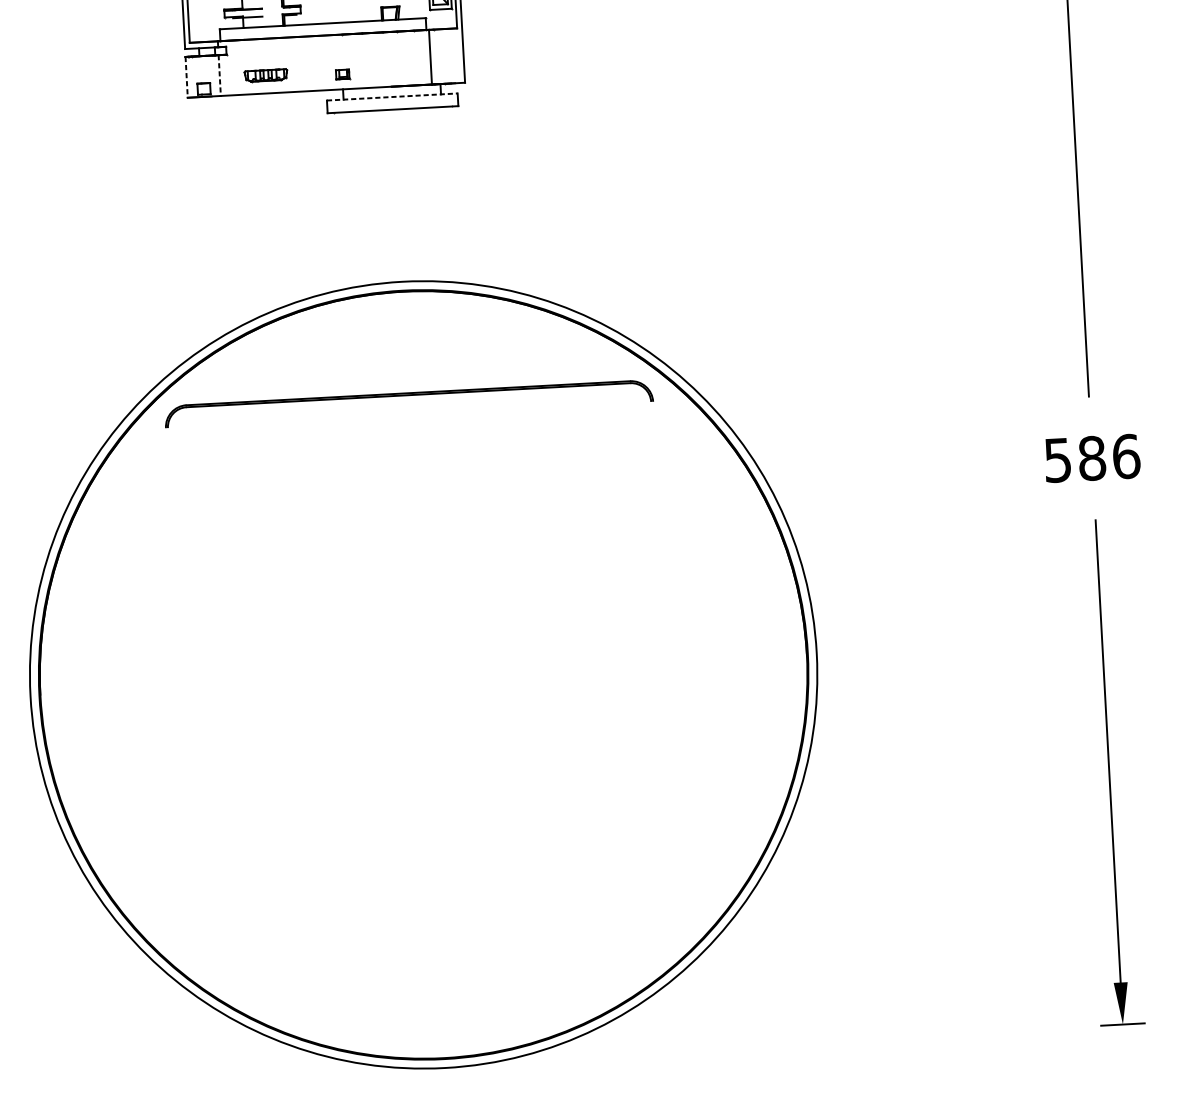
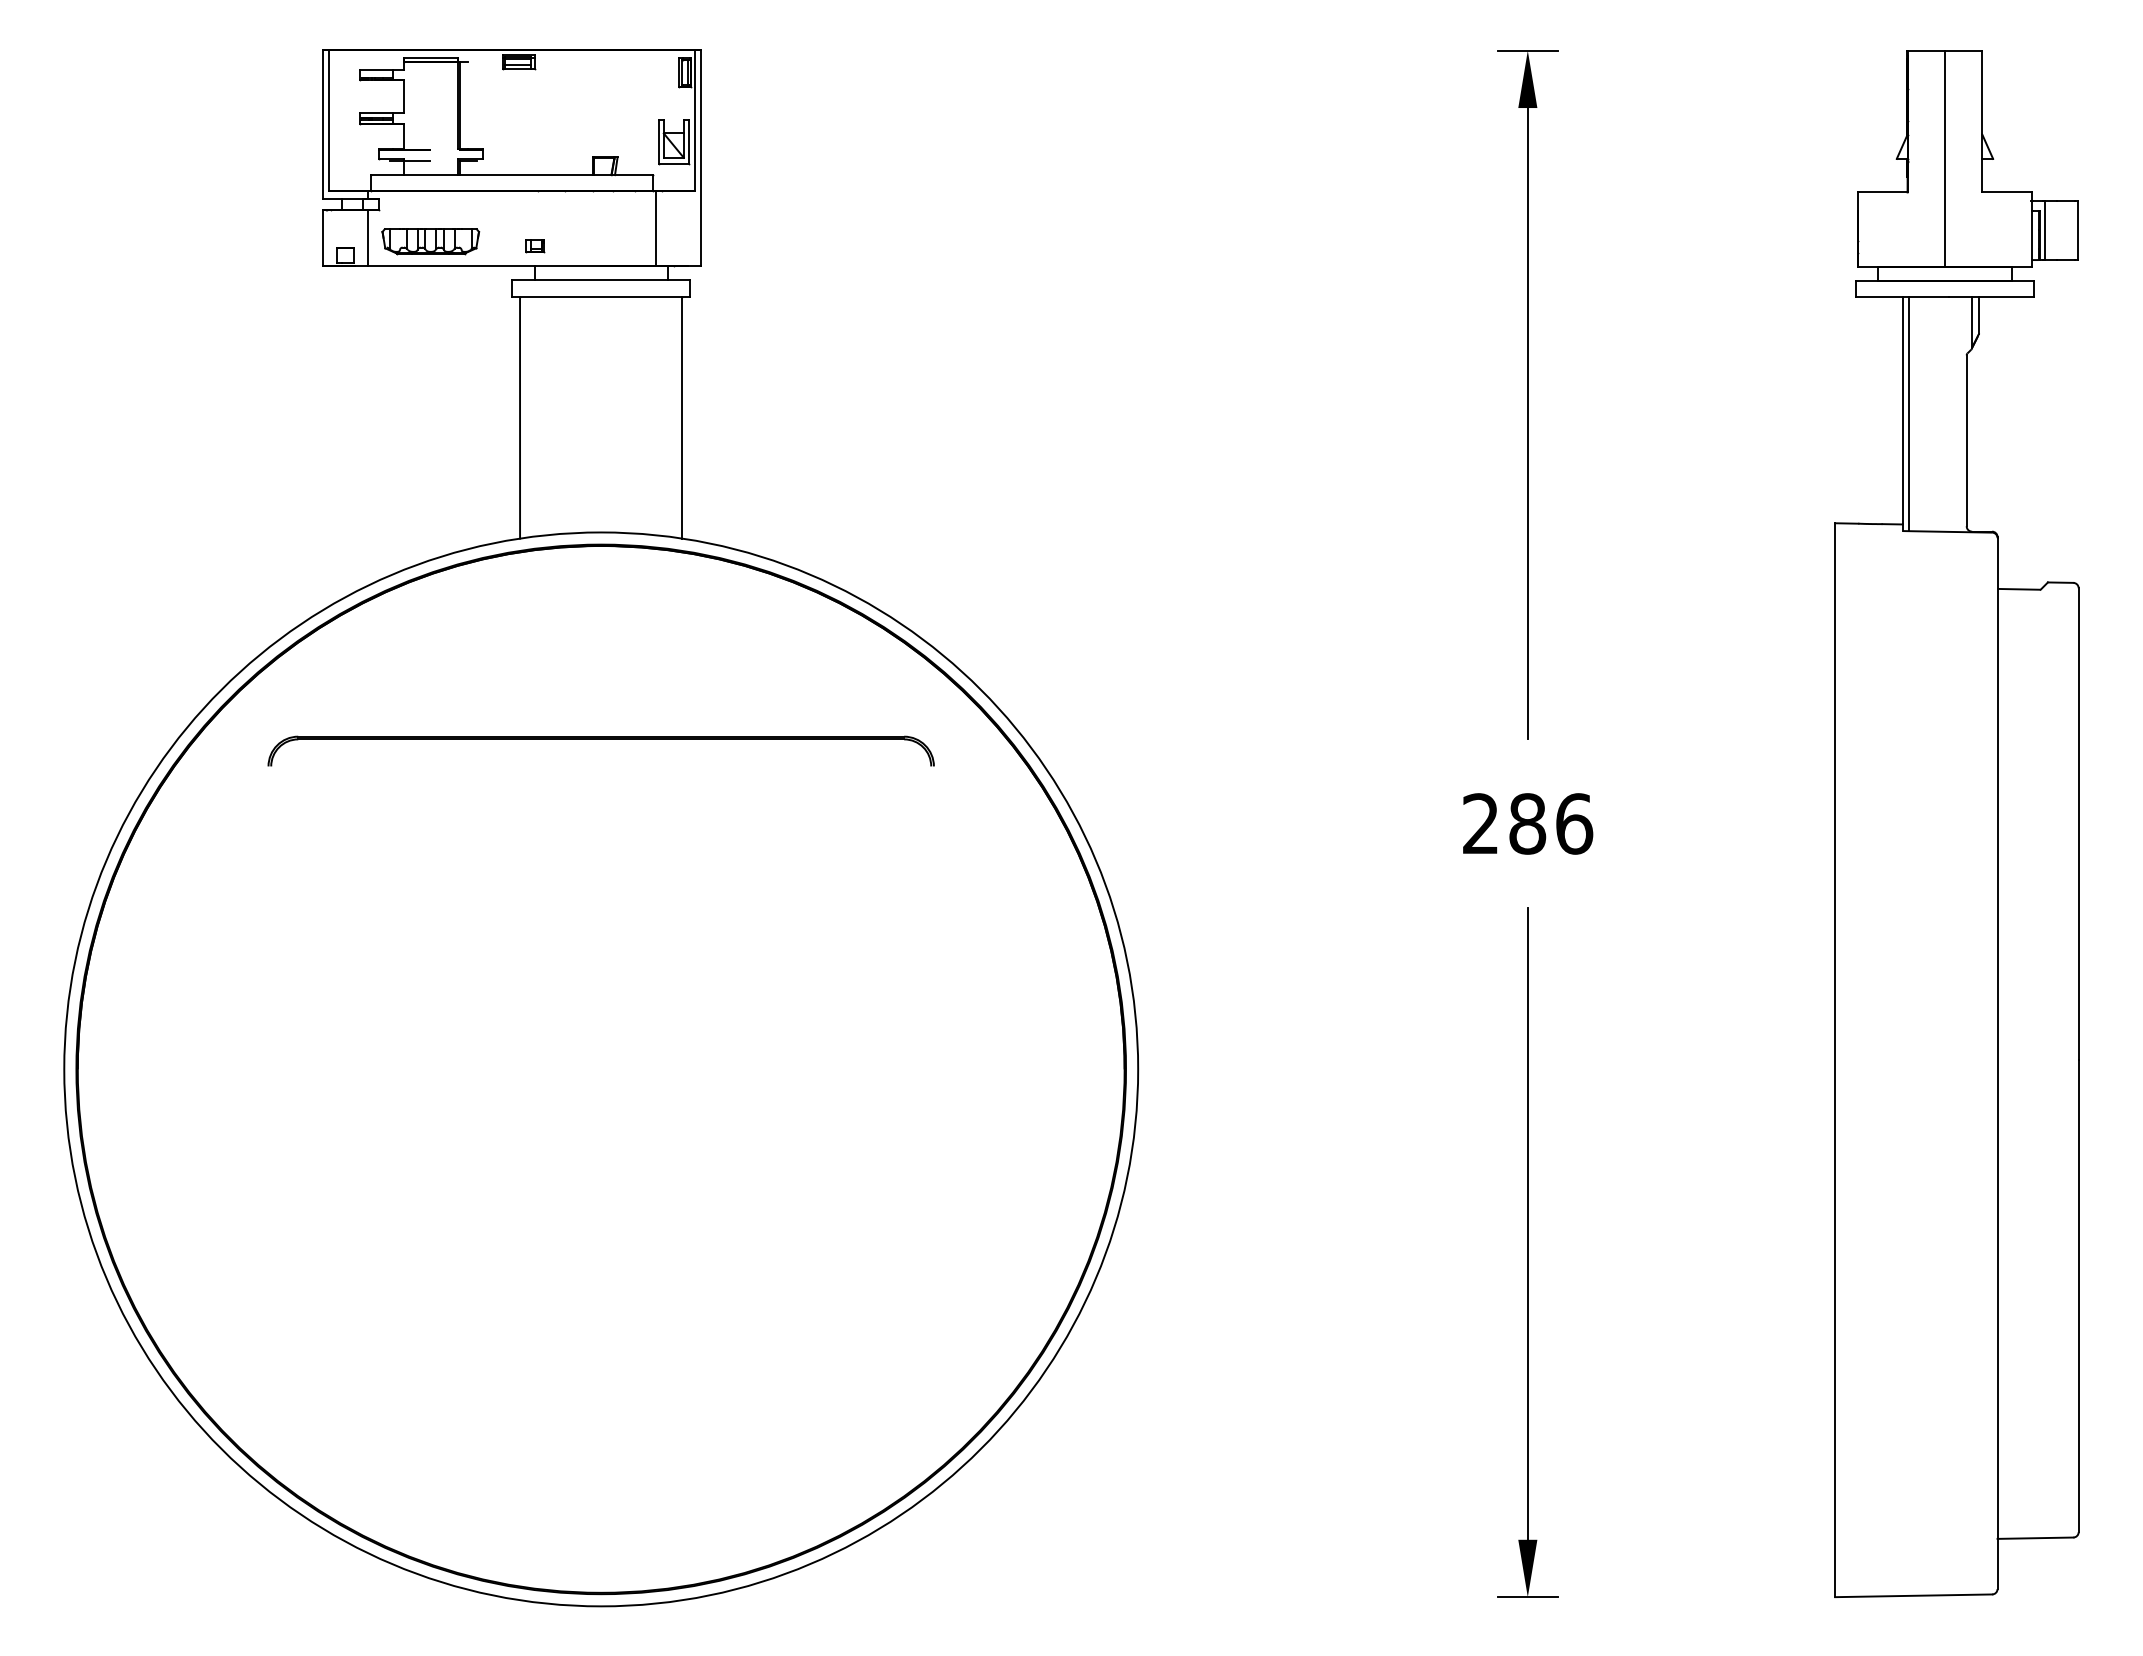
line: (219, 75) -> (367, 238), dashed -> solid
part: (265, 75) -> (430, 241), size x1.67
line: (186, 77) -> (322, 238), dashed -> solid
line: (392, 97) -> (601, 280), dashed -> solid
line: (457, 194) -> (682, 417), added
line: (338, 200) -> (520, 417), added
part: (407, 395) -> (600, 739), moved
text: (1057, 460) -> (1480, 823), 586 -> 286

